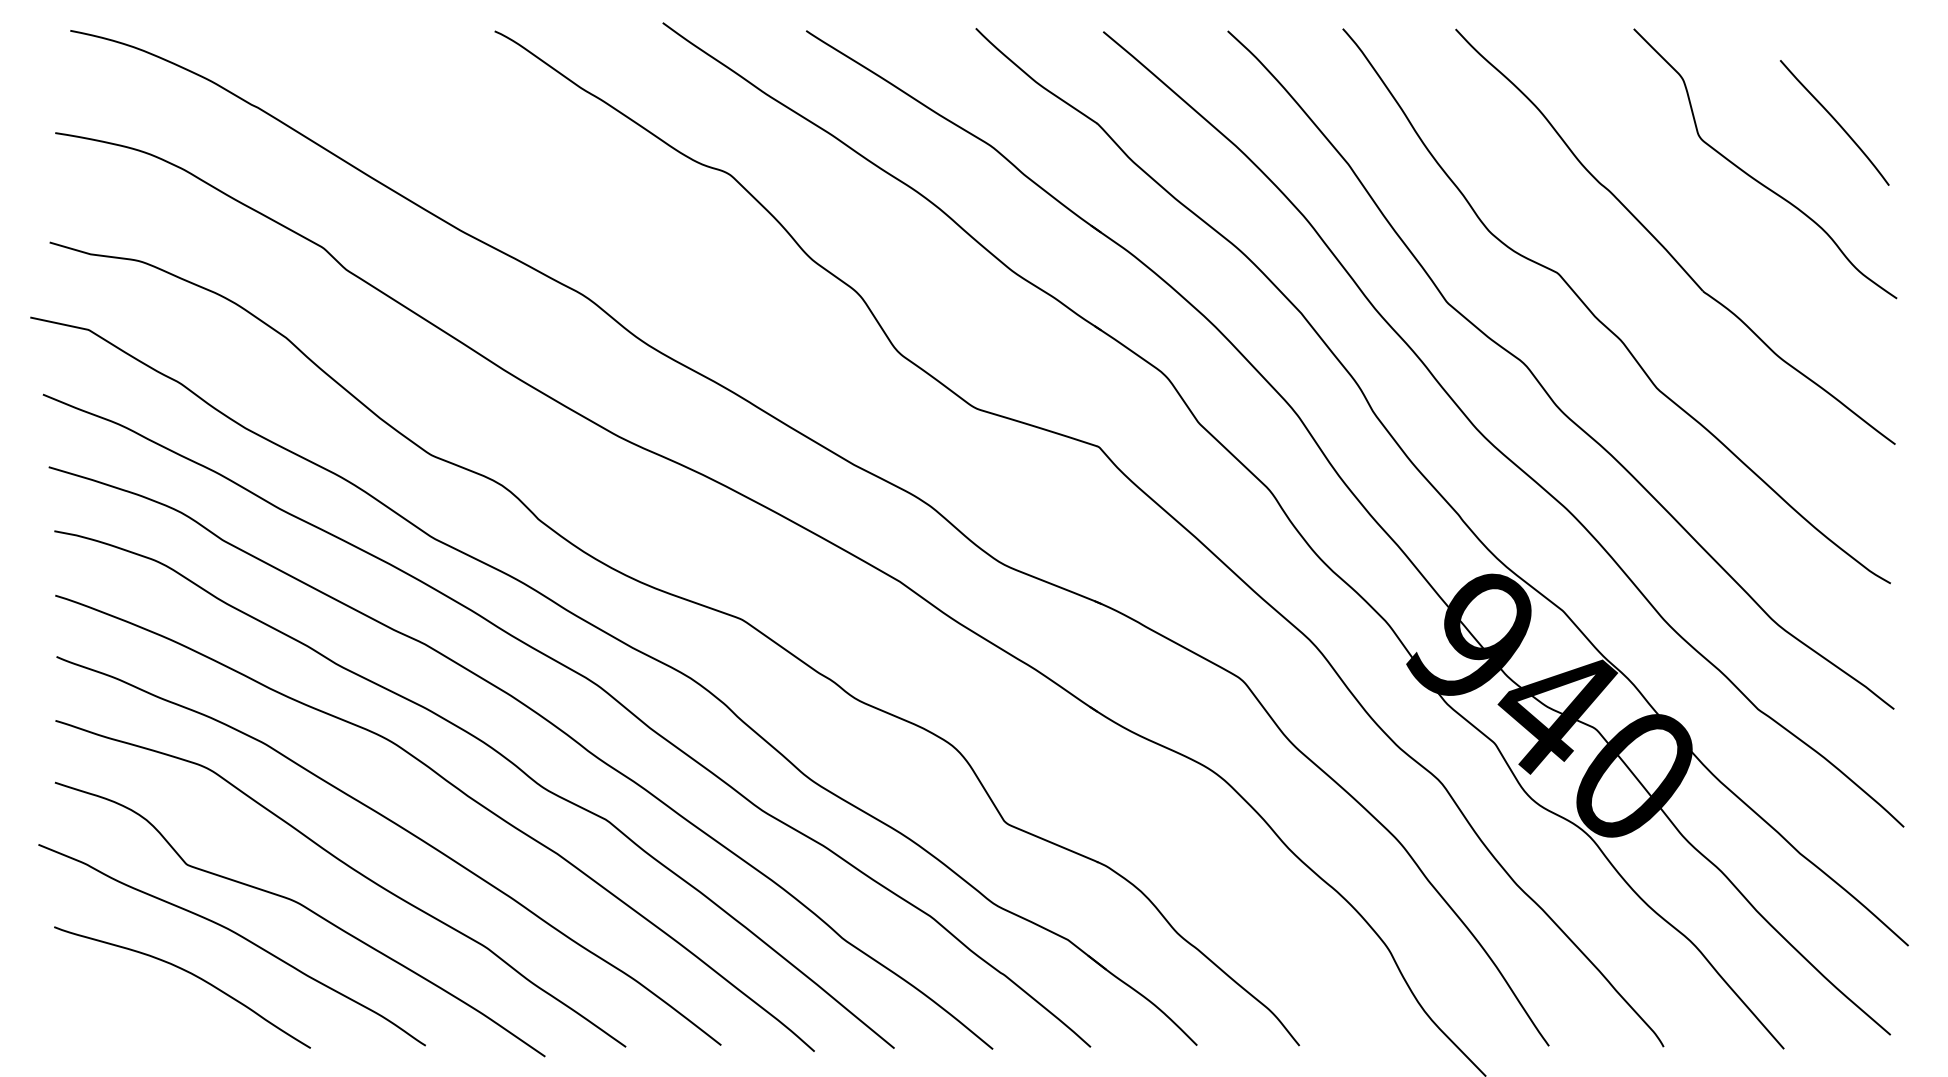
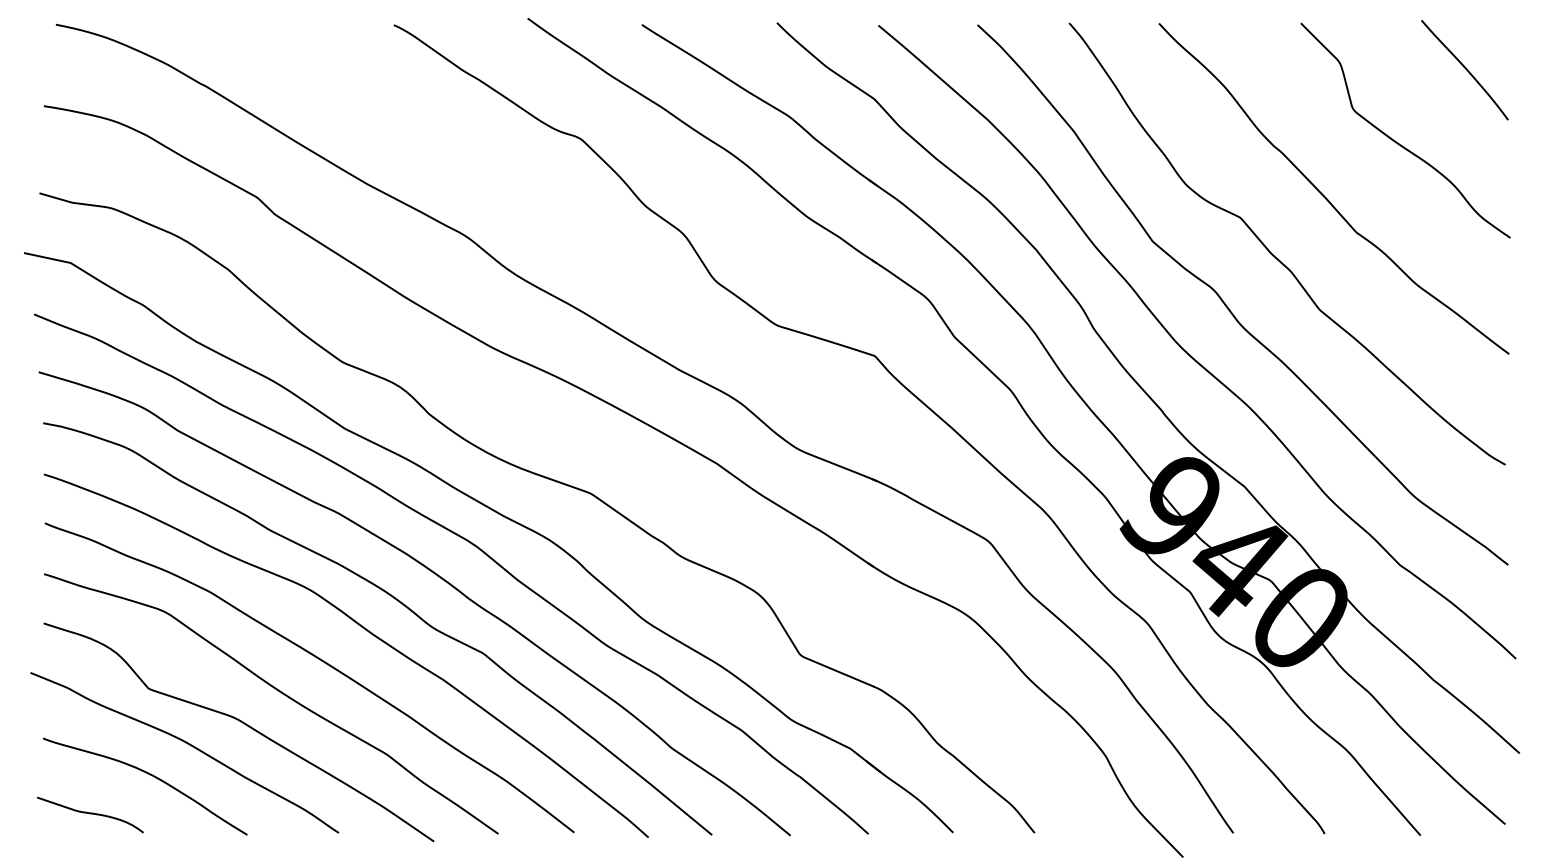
curve: (1835, 121) -> (1465, 69), moved
curve: (114, 1022) -> (91, 814), added

